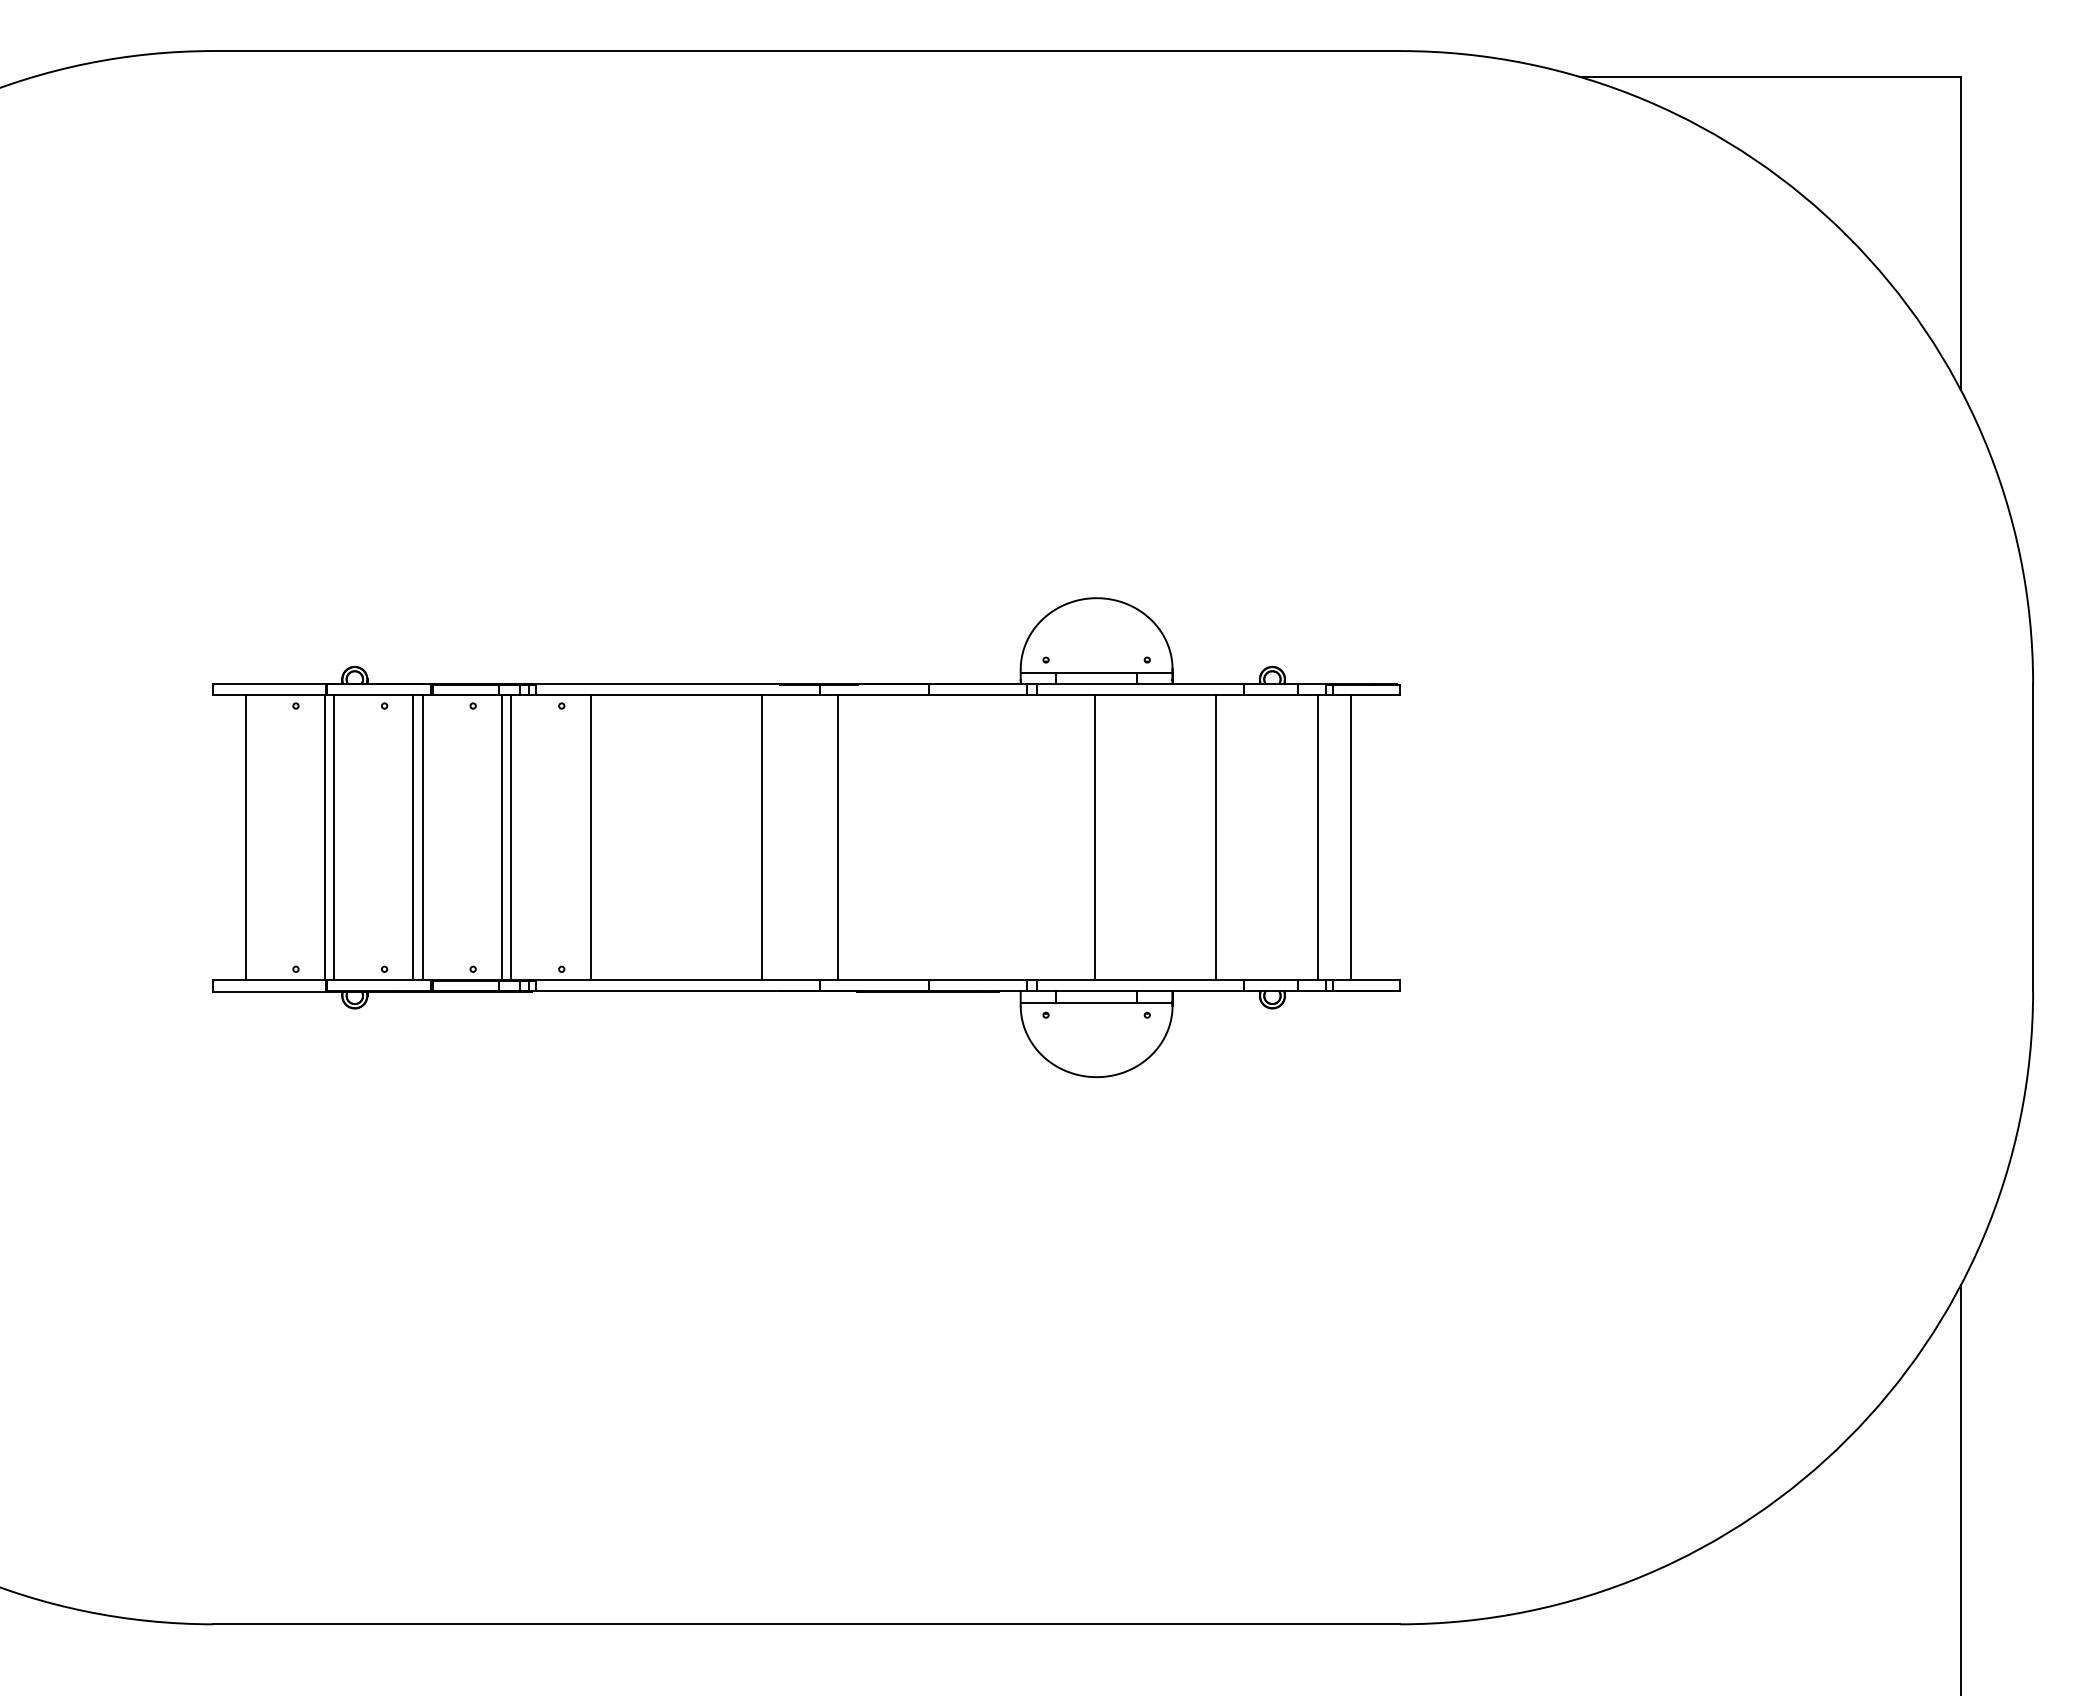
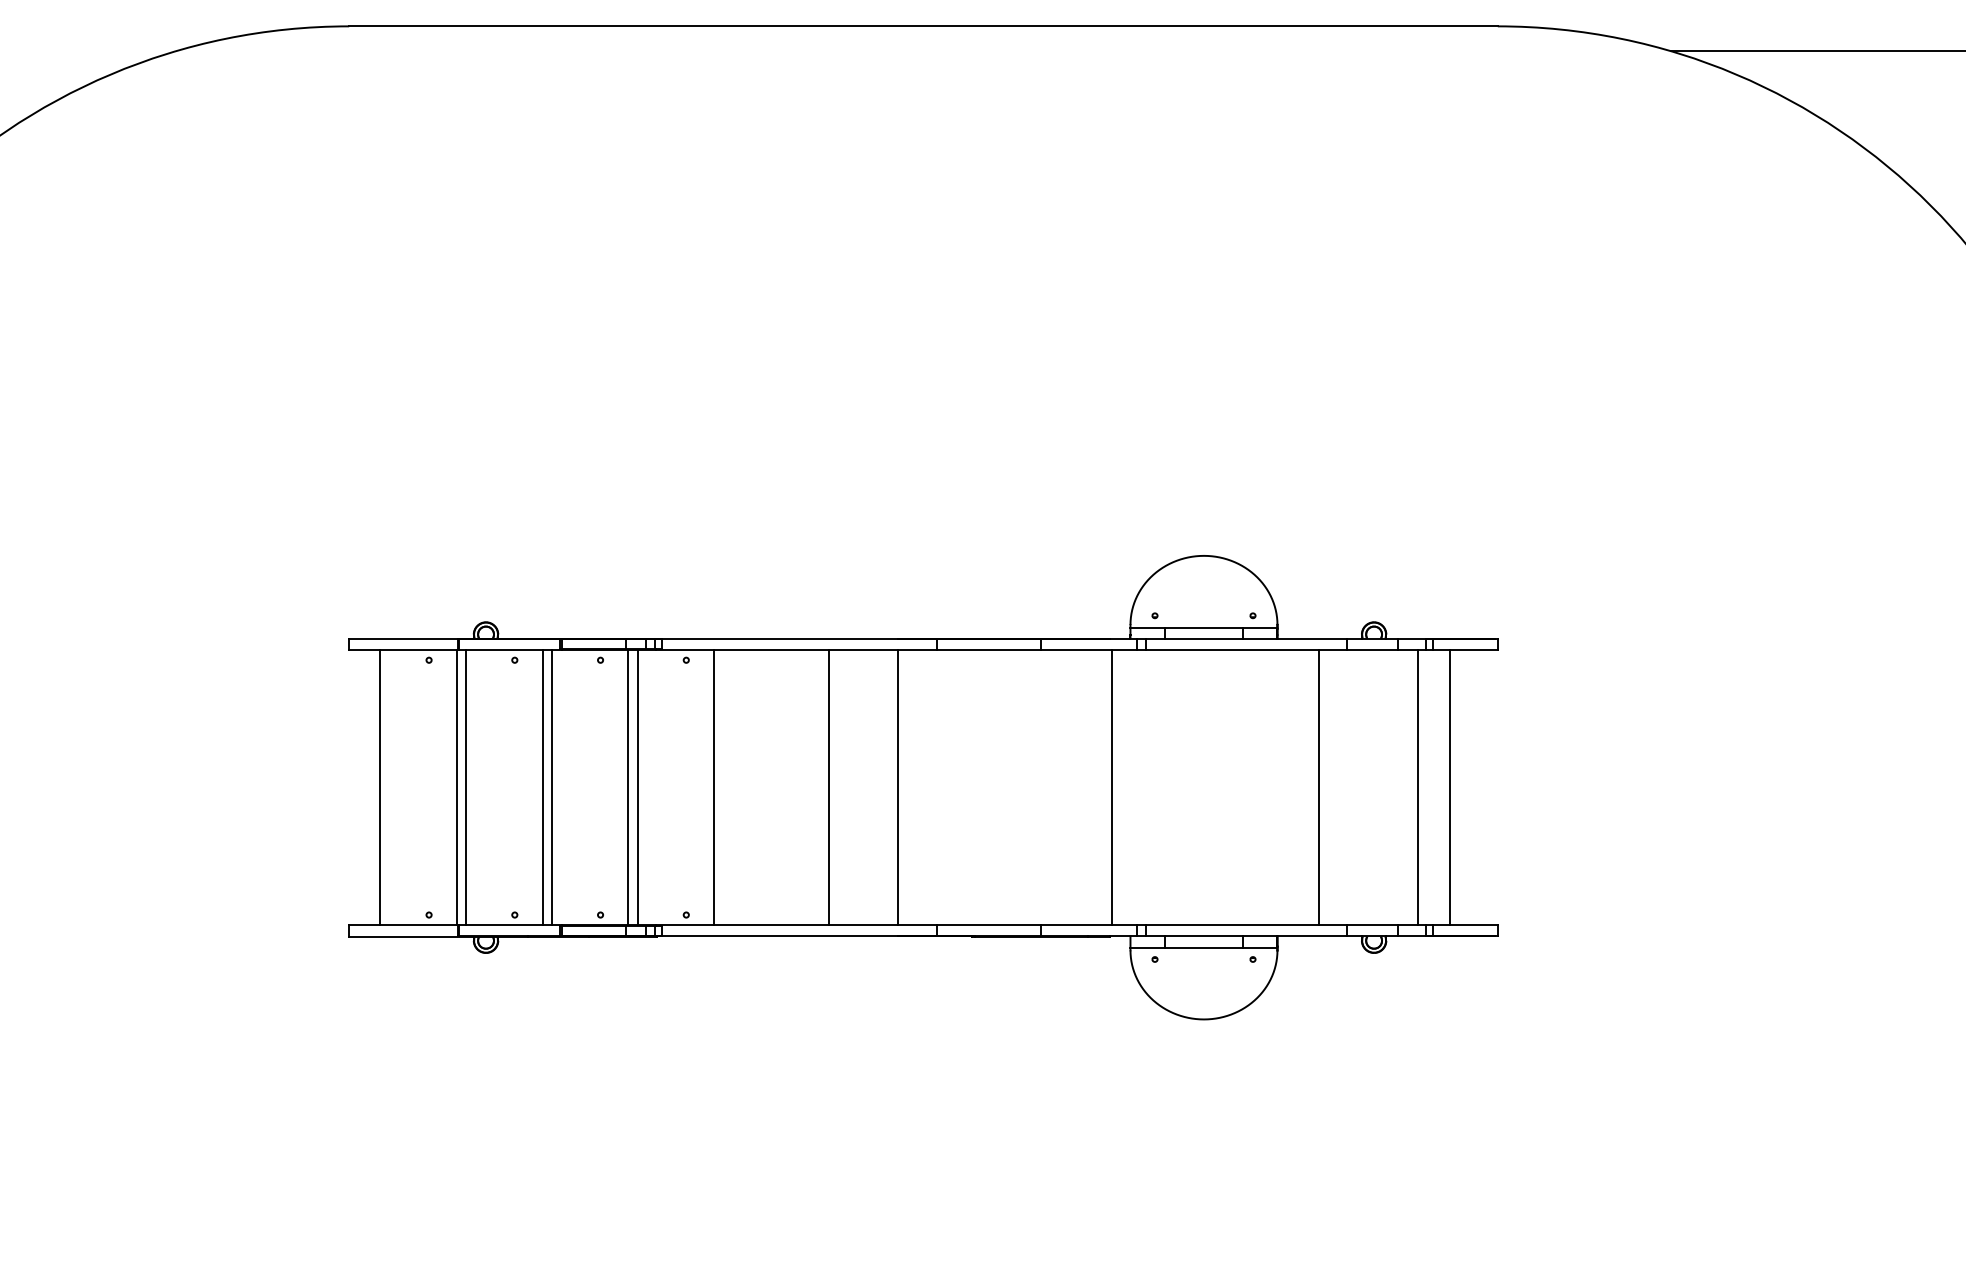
line: (761, 837) -> (828, 787), moved
line: (837, 837) -> (897, 787), moved
line: (1095, 837) -> (1112, 787), moved

